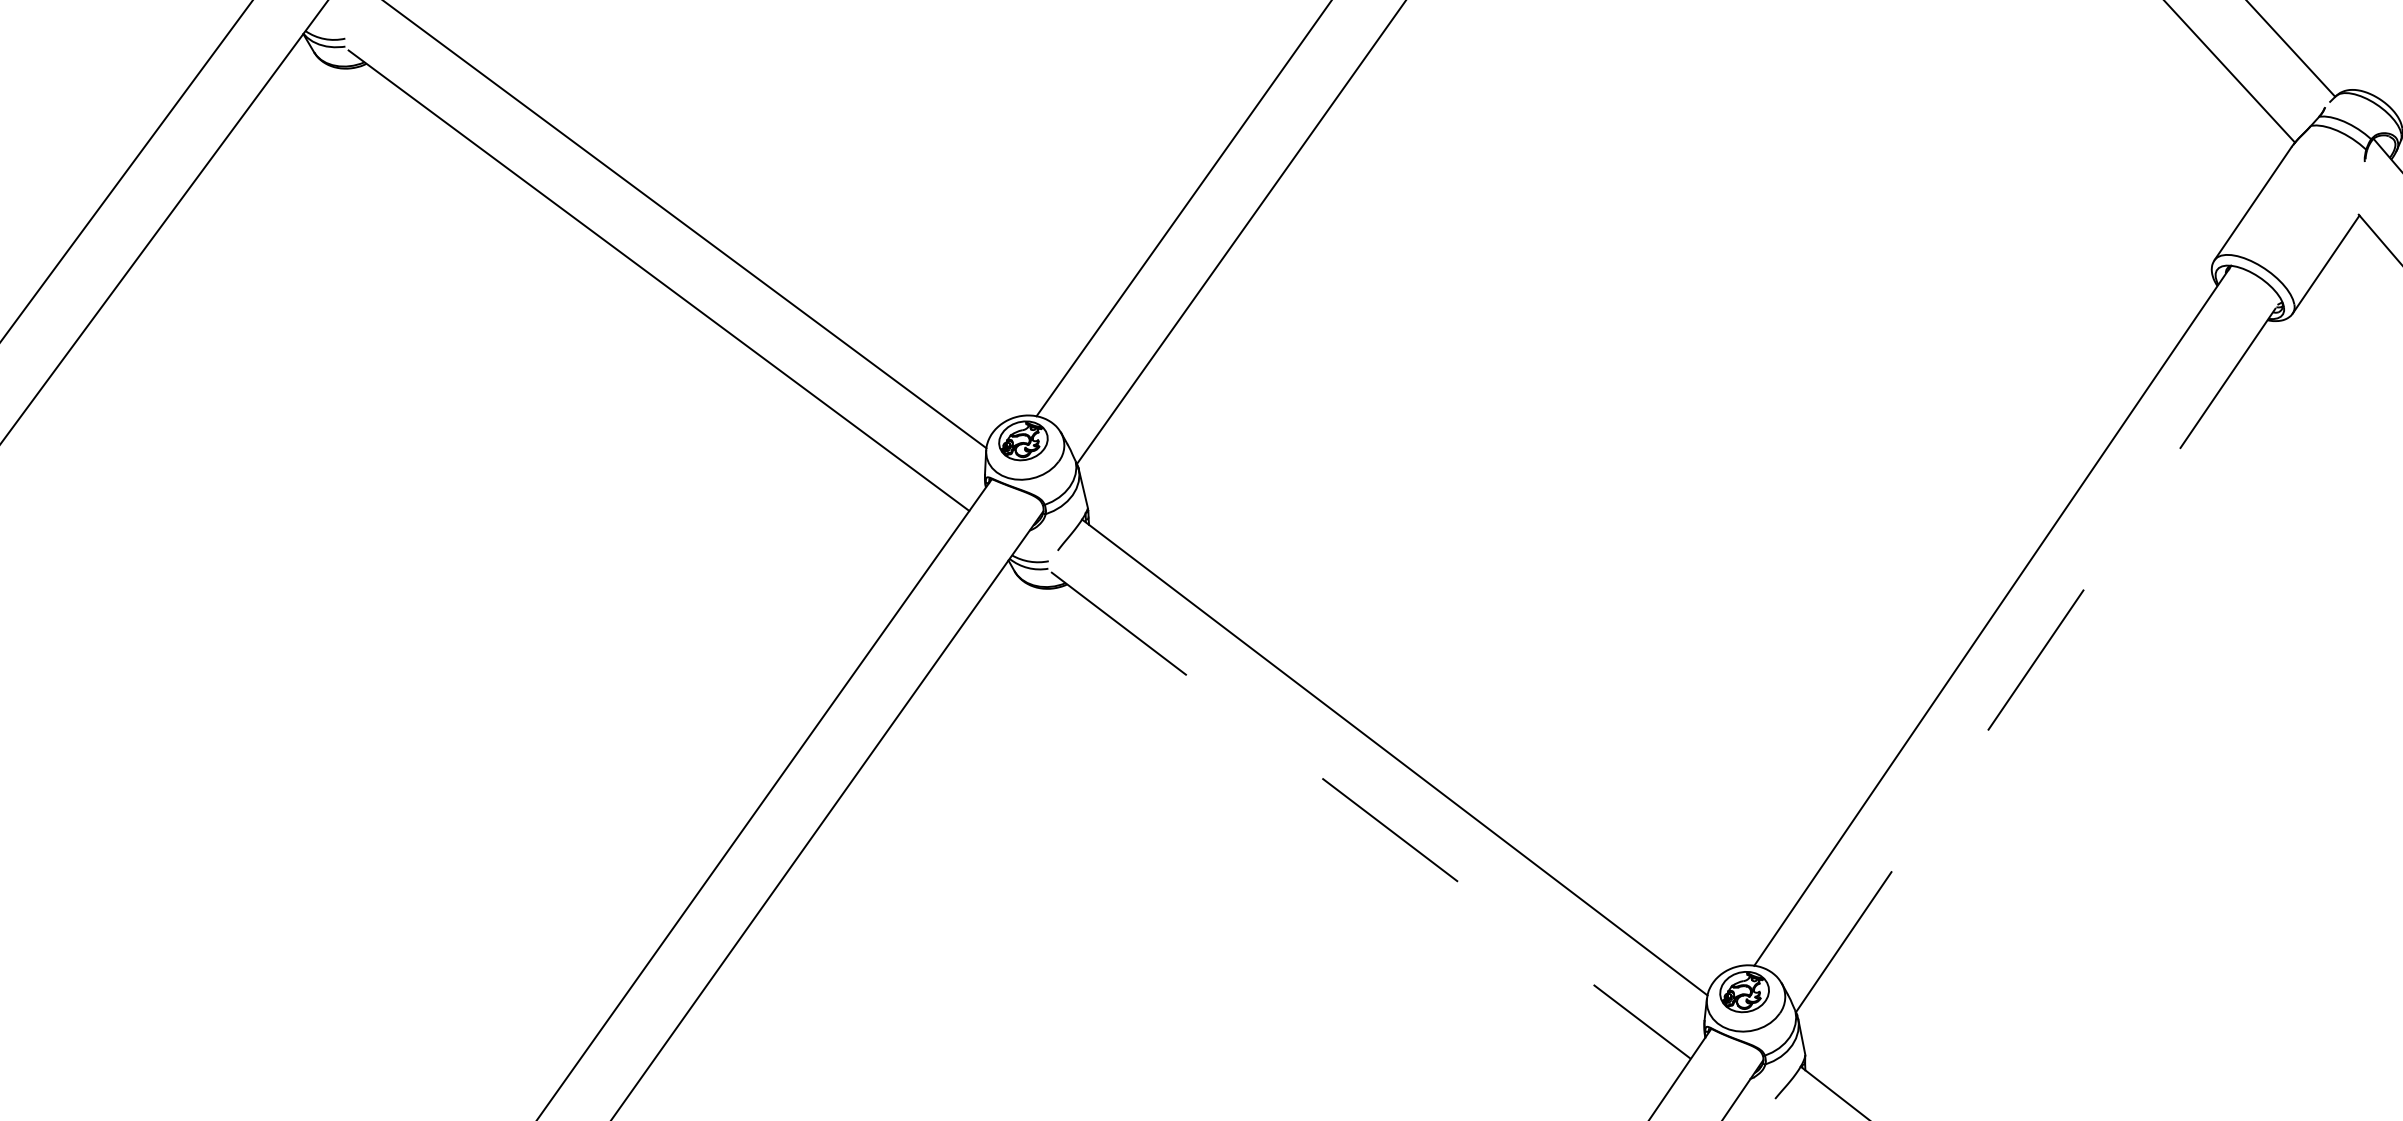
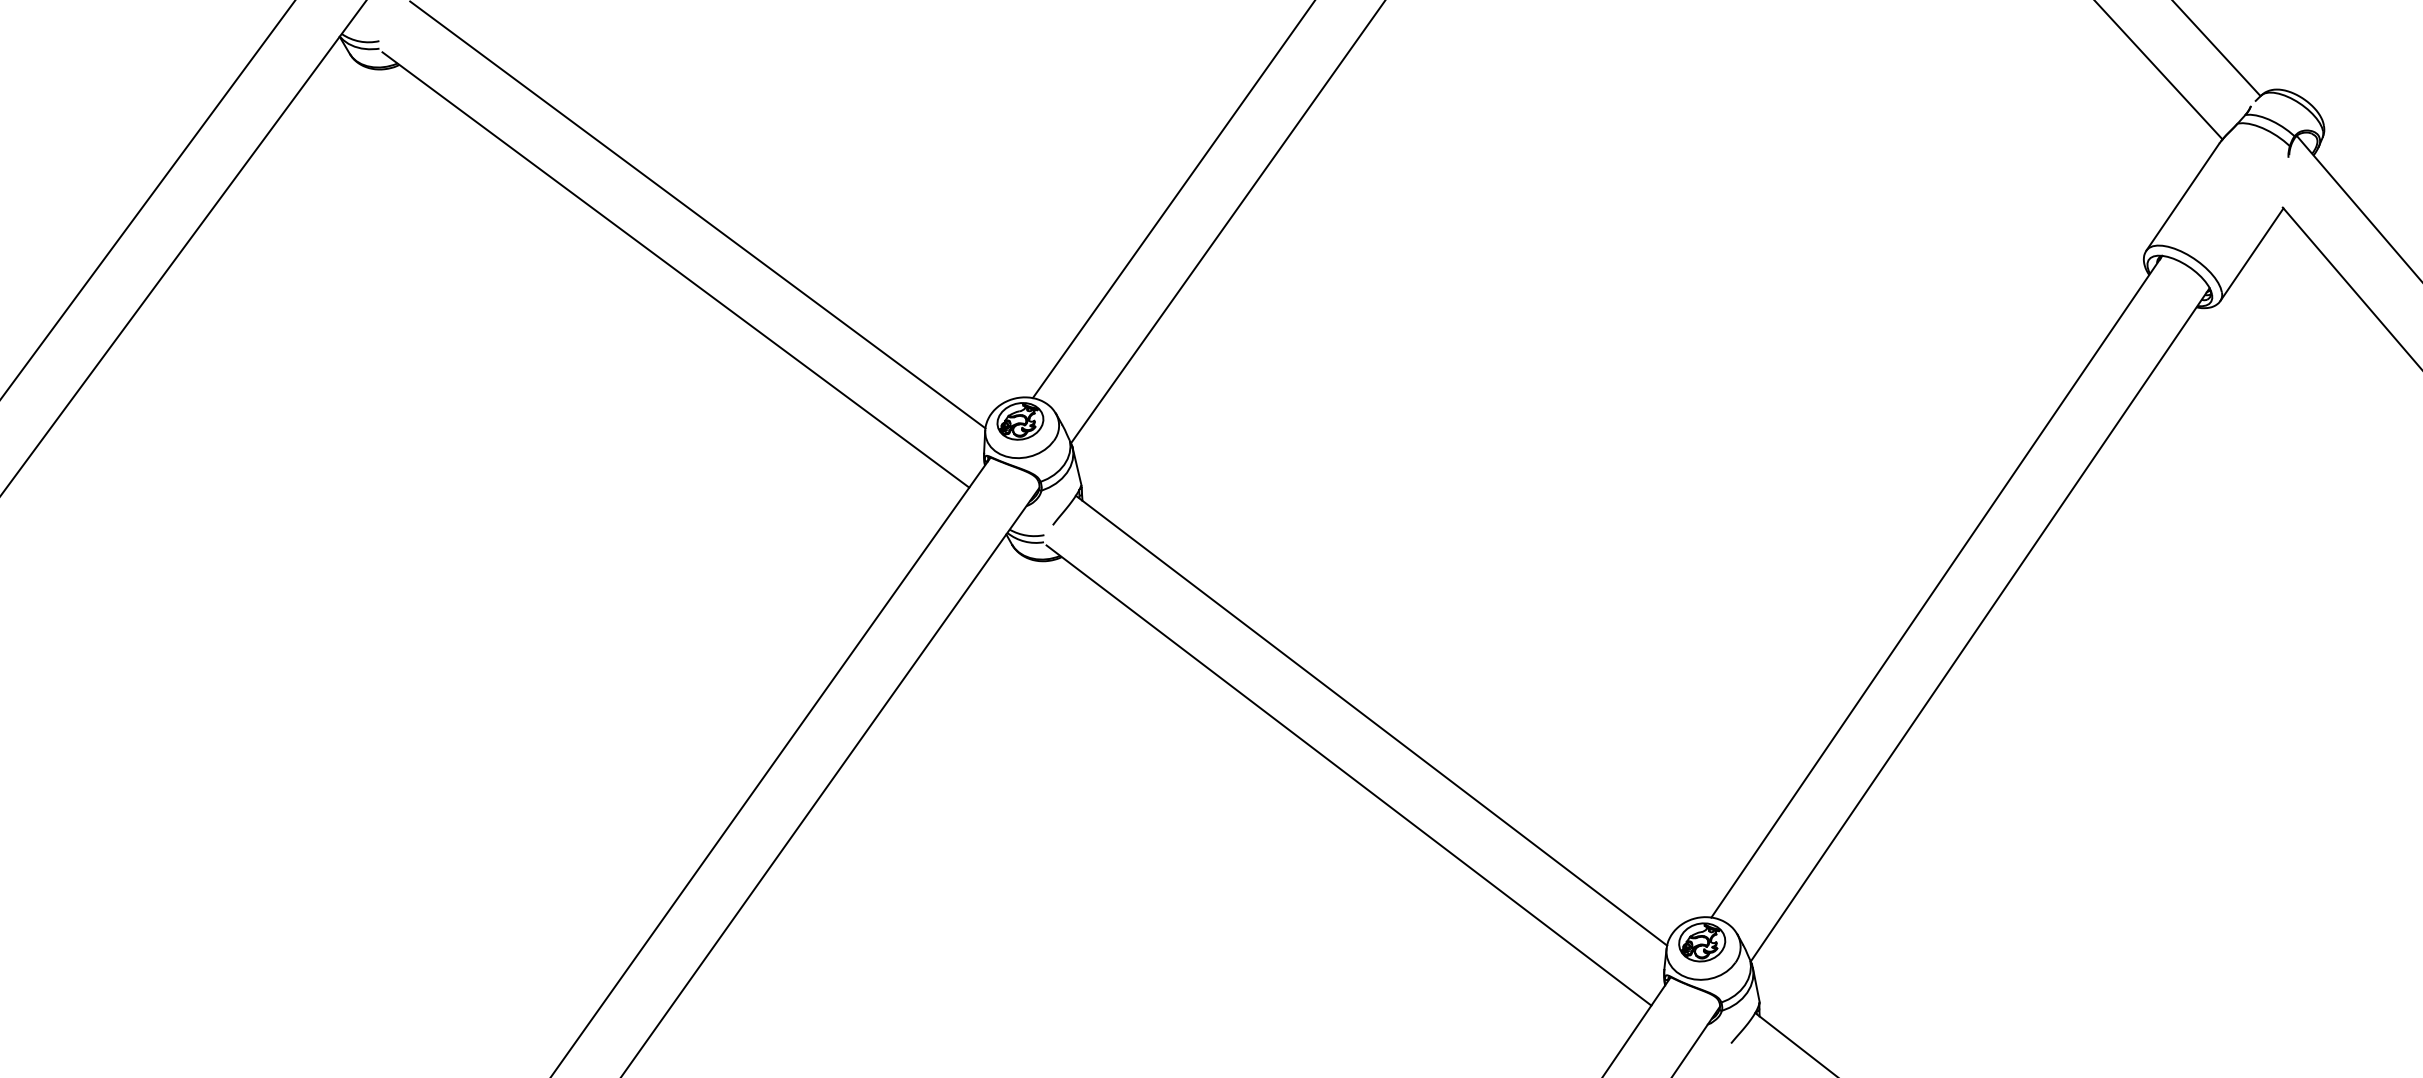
line: (2038, 655) -> (1980, 624), dashed -> solid
line: (1371, 815) -> (1349, 775), dashed -> solid

